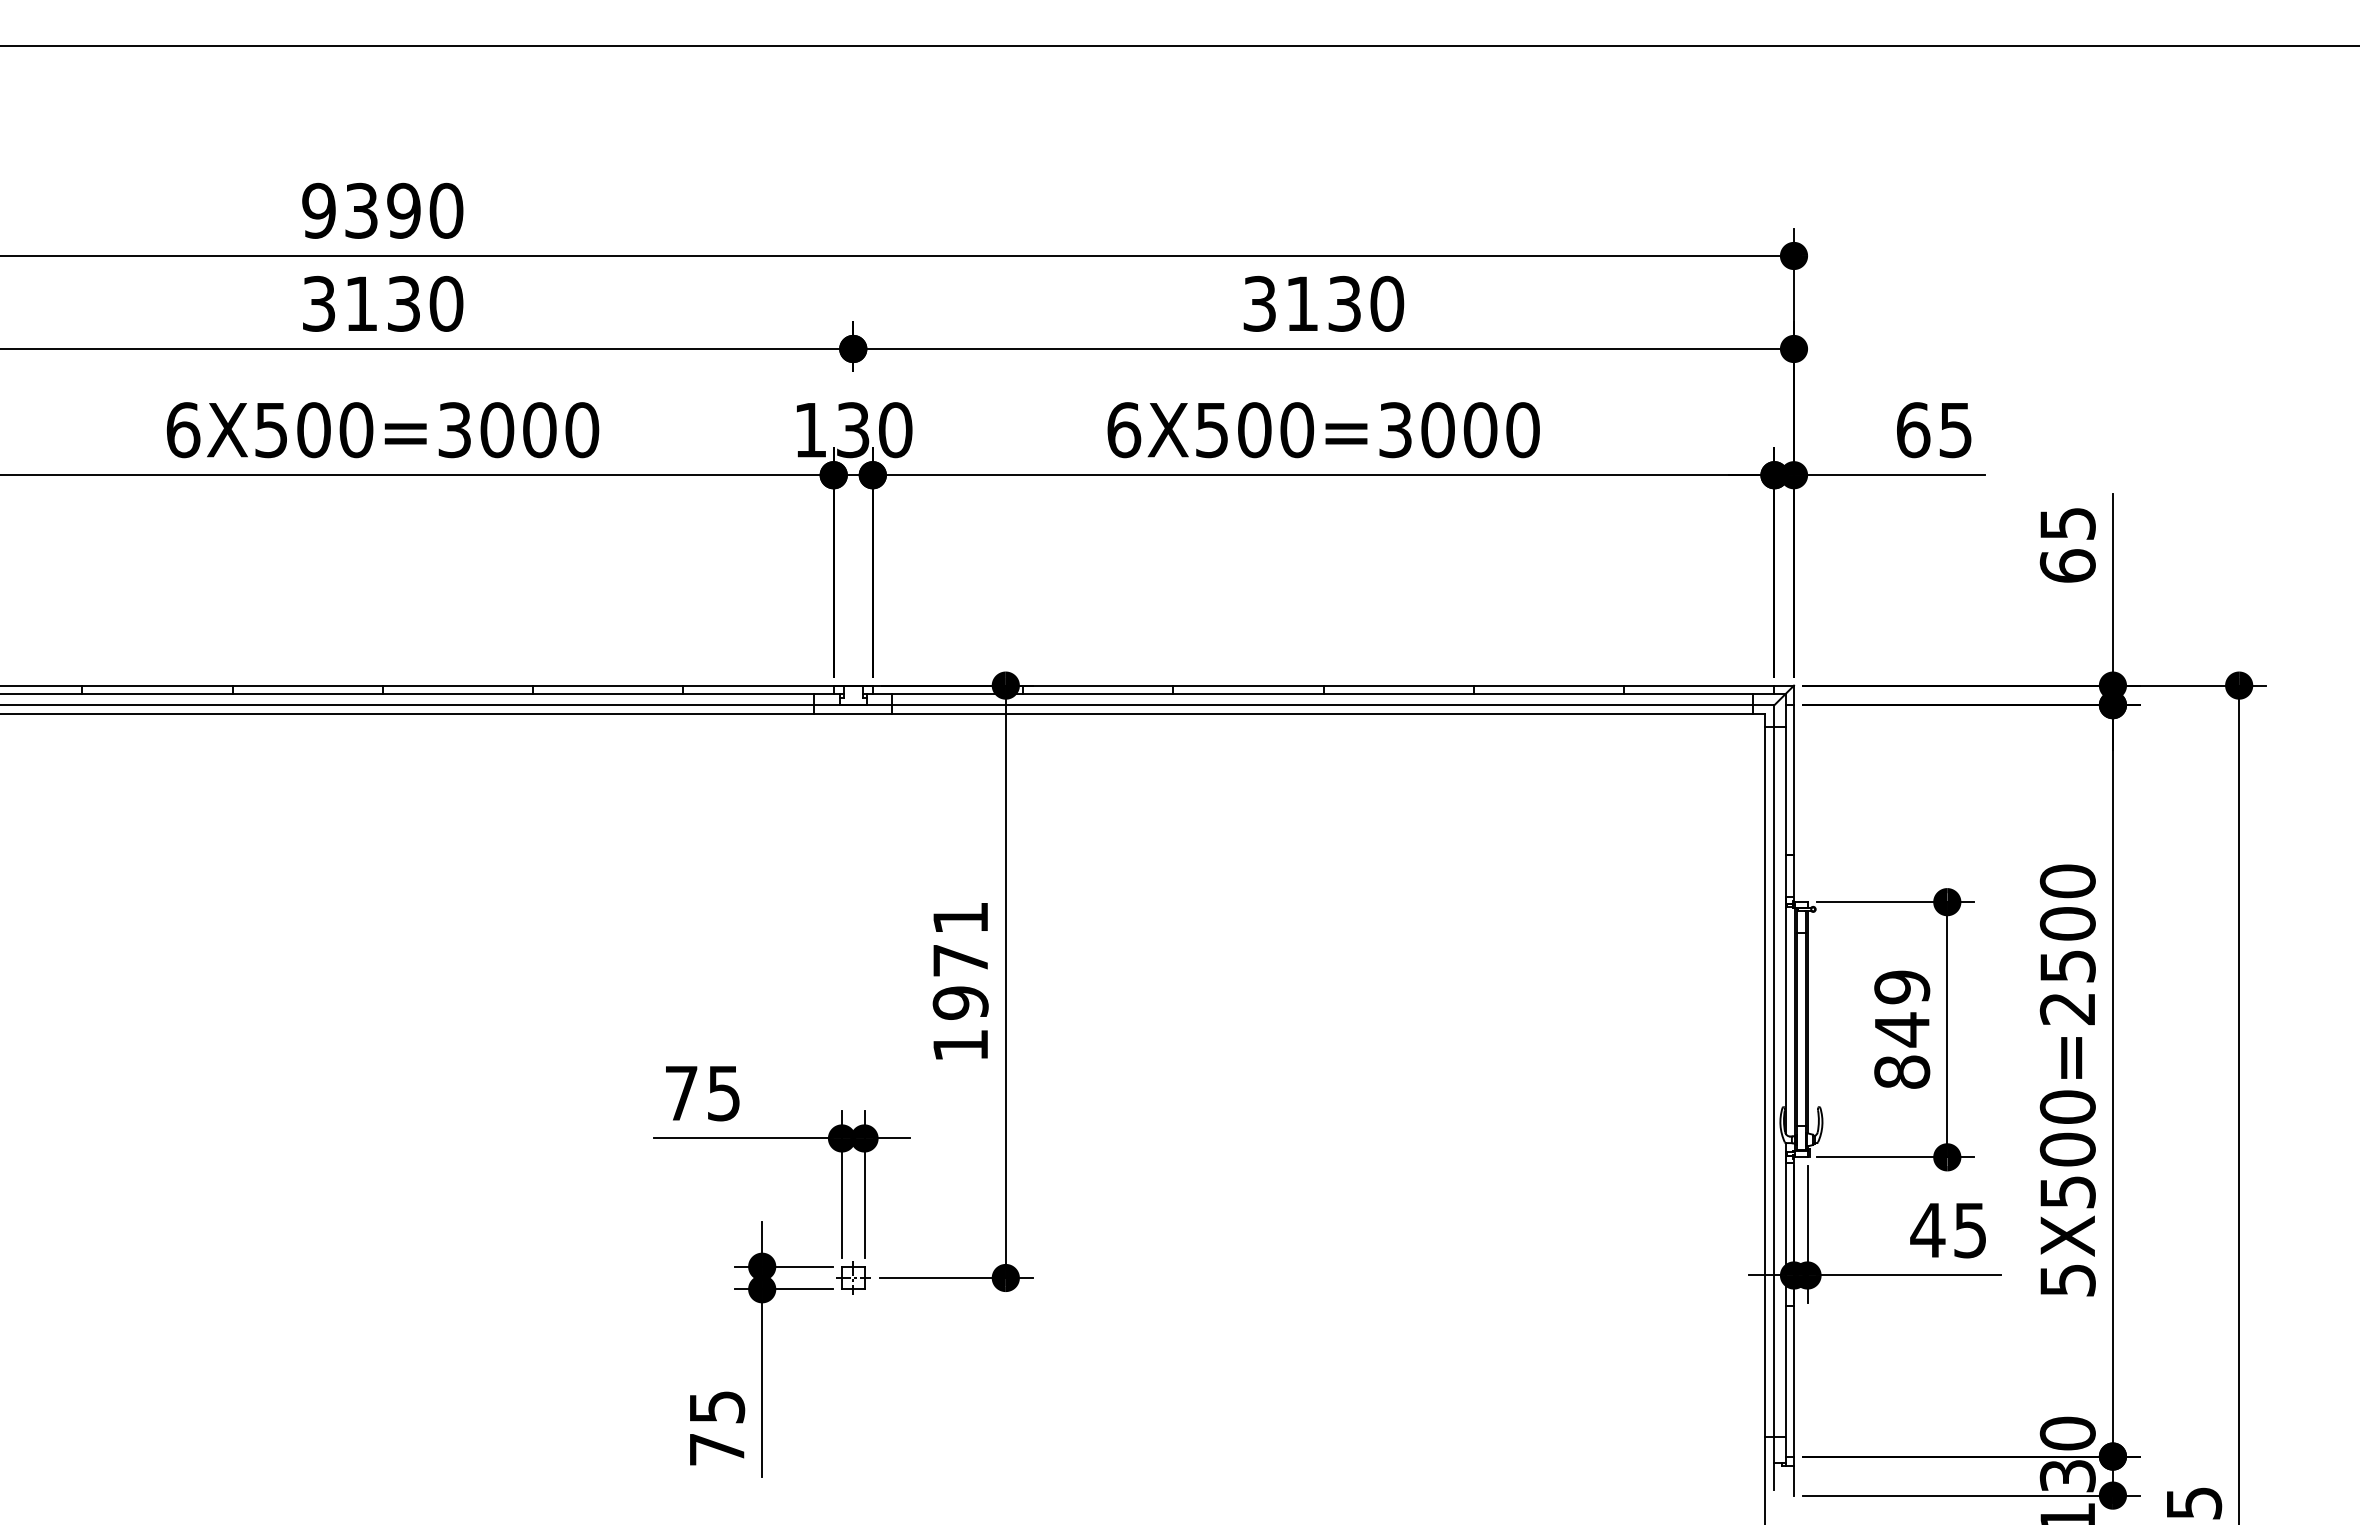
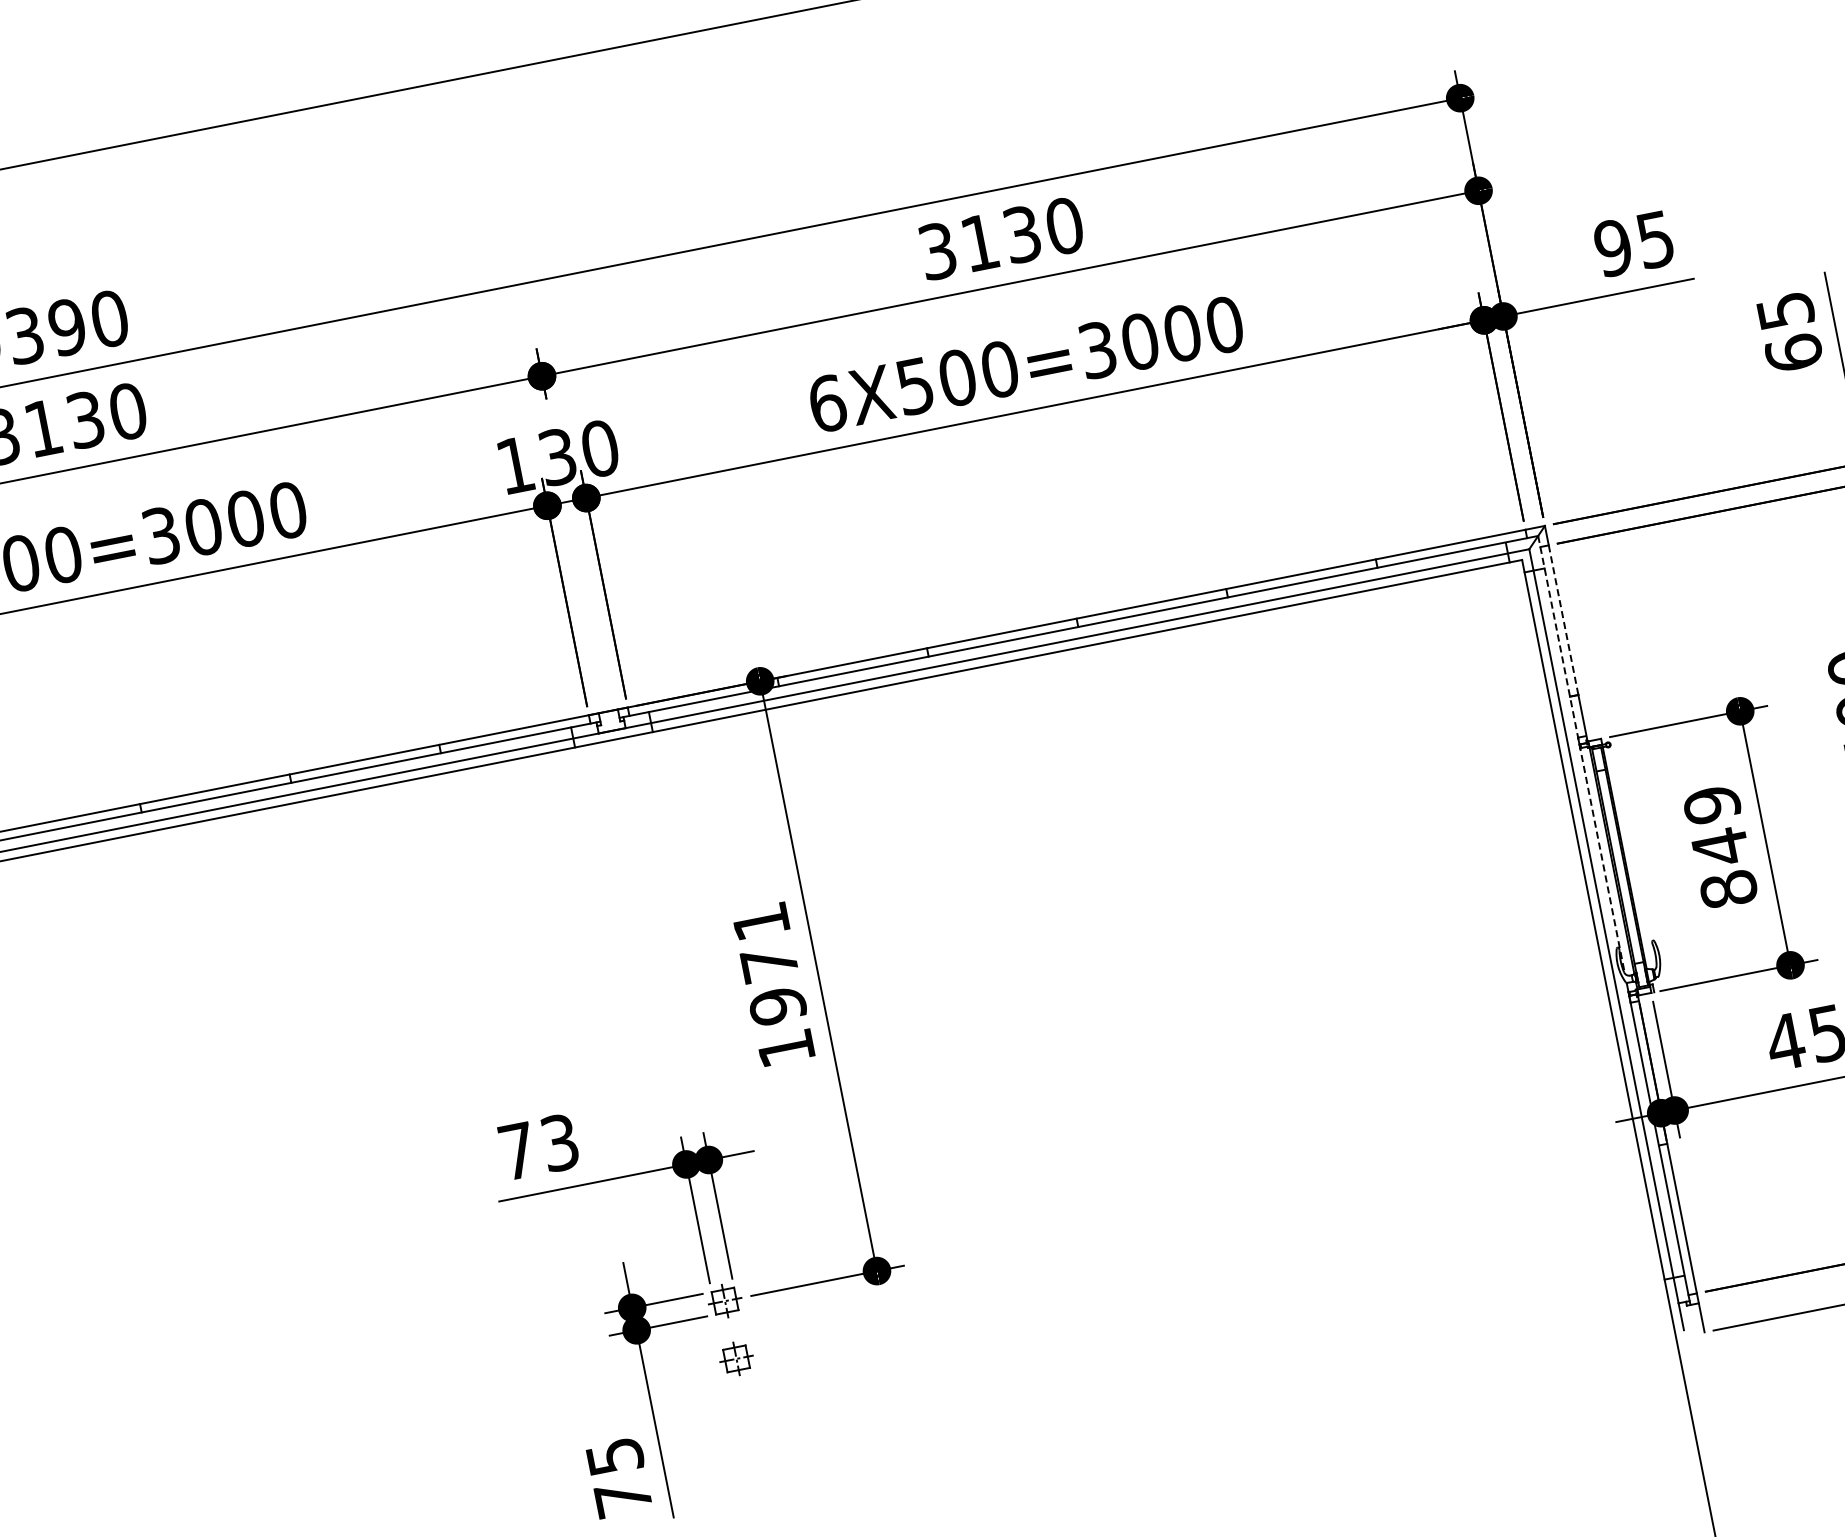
text: (1913, 430) -> (1613, 248), 65 -> 95
line: (1794, 780) -> (1564, 620), solid -> dashed
line: (1785, 913) -> (1581, 754), solid -> dashed
text: (723, 1092) -> (559, 1142), 75 -> 73
part: (853, 1335) -> (736, 1358), added

